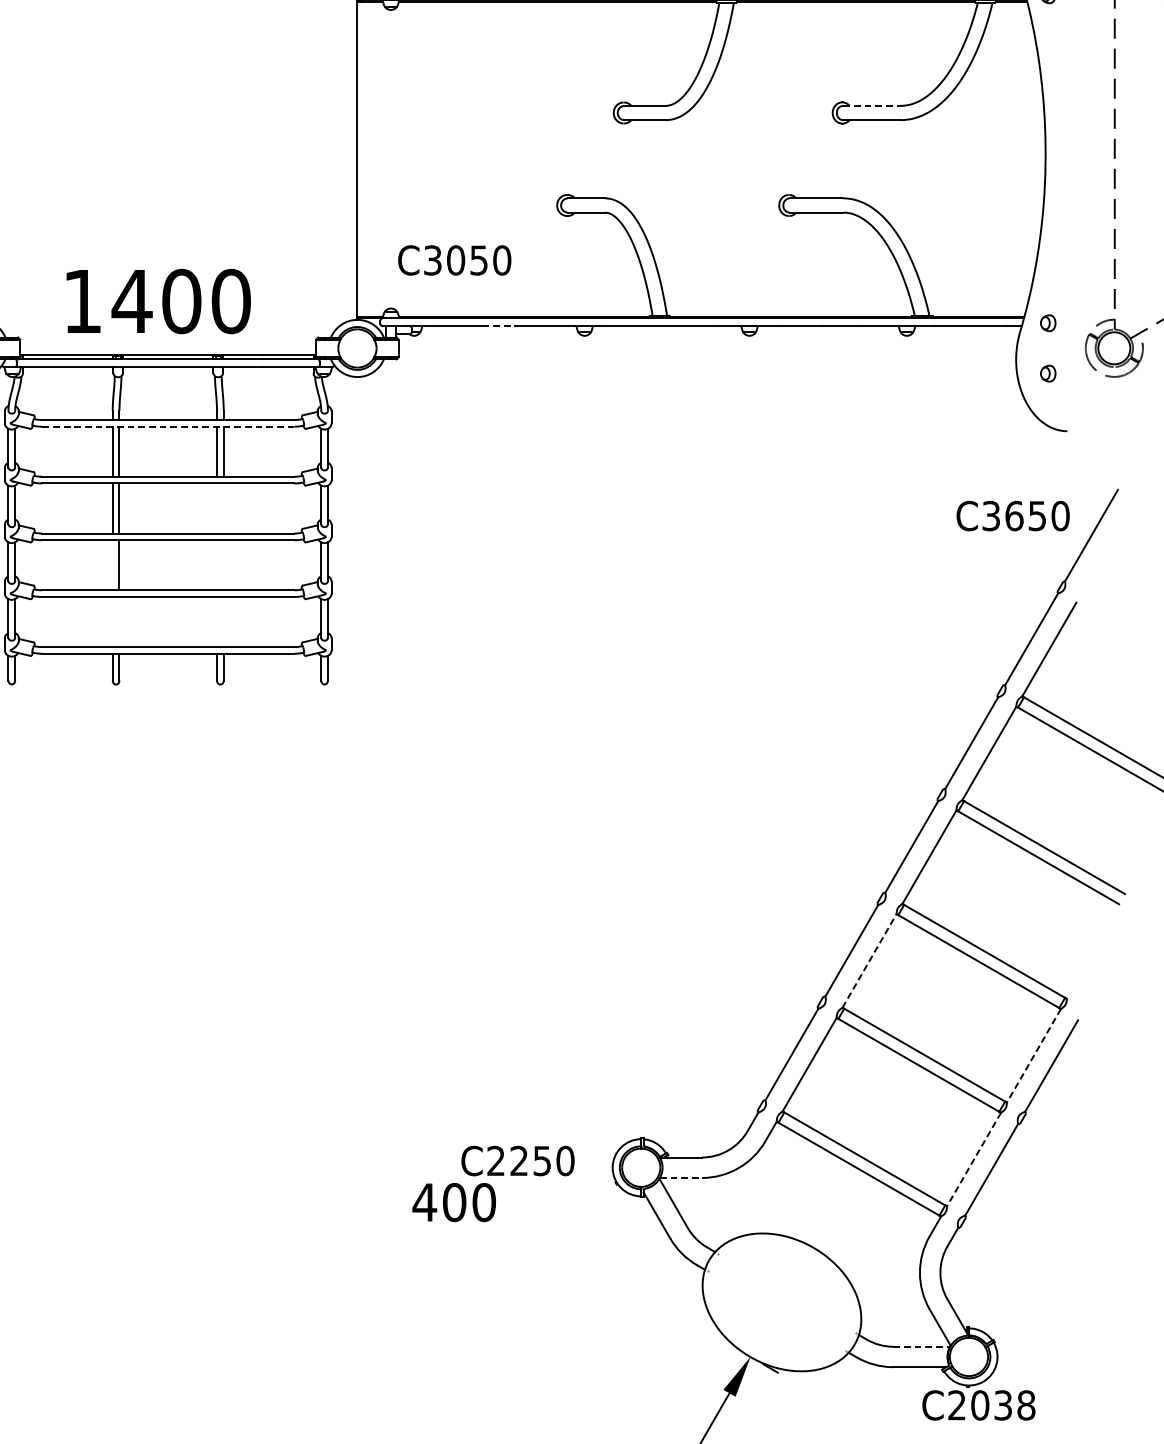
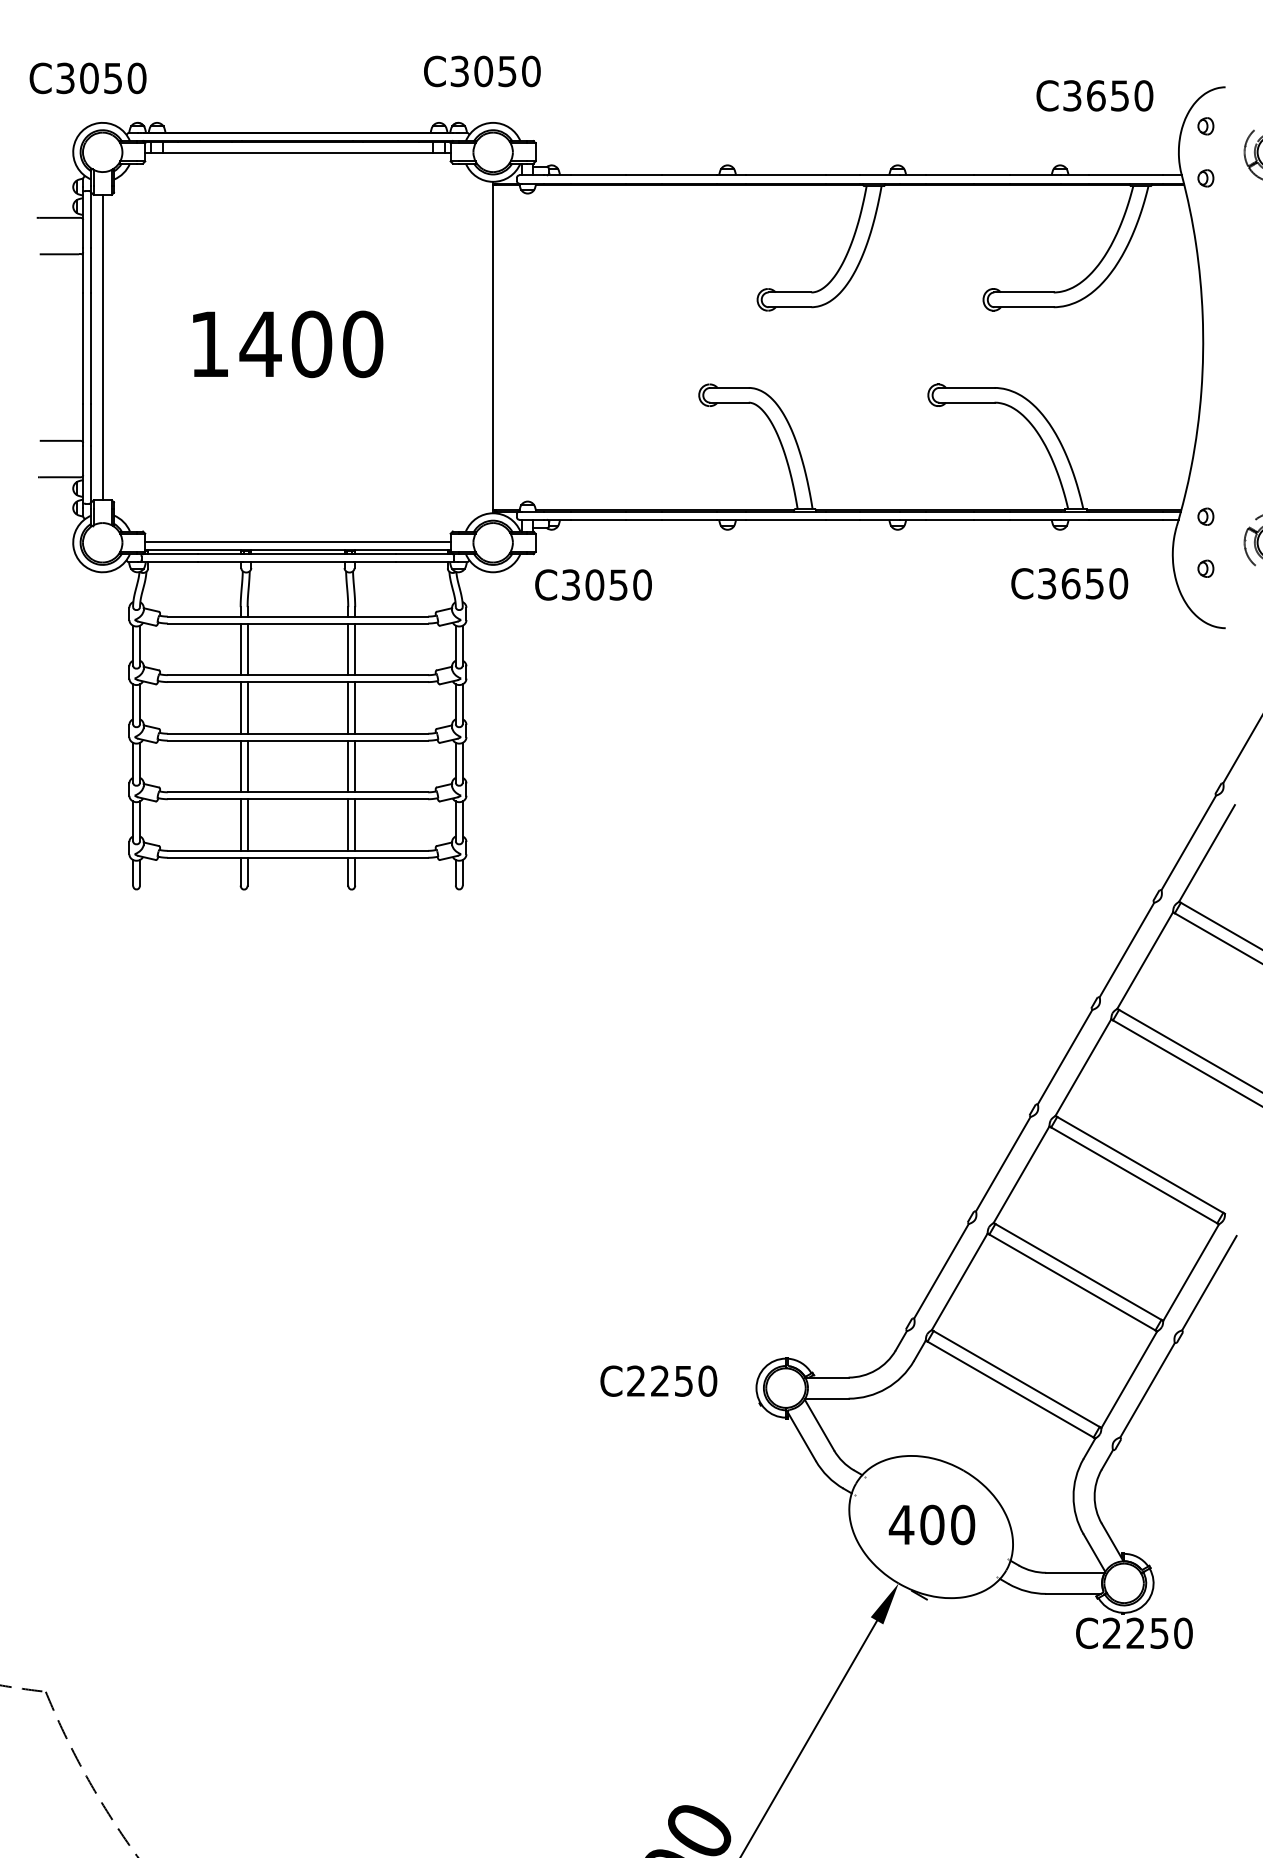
line: (872, 105) -> (1024, 292), dashed -> solid
text: (454, 259) -> (593, 584), moved
text: (159, 301) -> (288, 344), moved
line: (504, 325) -> (644, 519), dashed -> solid
line: (167, 348) -> (297, 542), added
line: (167, 426) -> (297, 623), dashed -> solid
line: (217, 508) -> (348, 707), added
line: (224, 508) -> (355, 707), added
text: (1012, 515) -> (1069, 583), moved
line: (112, 565) -> (240, 766), added
line: (217, 565) -> (348, 766), added
line: (224, 565) -> (355, 766), added
line: (112, 621) -> (240, 824), added
line: (119, 621) -> (247, 824), added
line: (217, 621) -> (348, 824), added
line: (224, 621) -> (355, 824), added
line: (869, 960) -> (1021, 1174), dashed -> solid
line: (1034, 1055) -> (1191, 1272), dashed -> solid
line: (974, 1159) -> (1129, 1379), dashed -> solid
line: (680, 1177) -> (826, 1398), dashed -> solid
text: (453, 1202) -> (931, 1524), moved
line: (921, 1346) -> (1075, 1572), dashed -> solid
text: (1003, 1405) -> (1159, 1633), C2038 -> C2250

